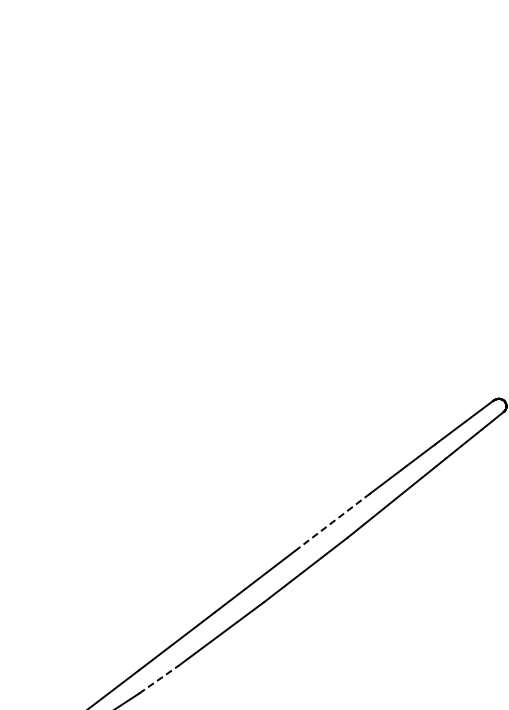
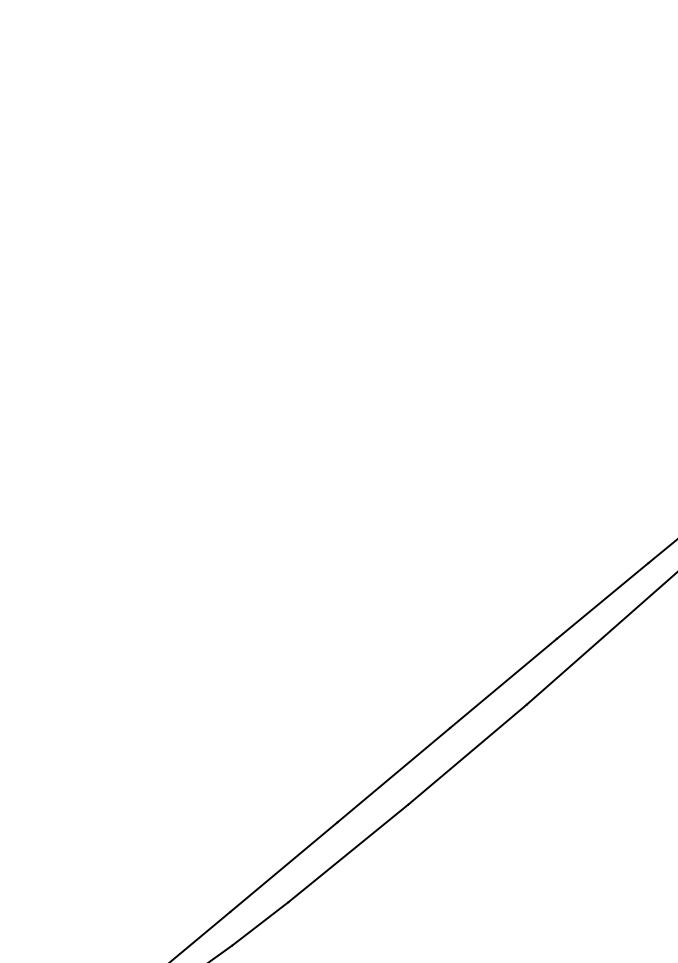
line: (332, 522) -> (503, 683), dashed -> solid
line: (159, 679) -> (261, 923), dashed -> solid

